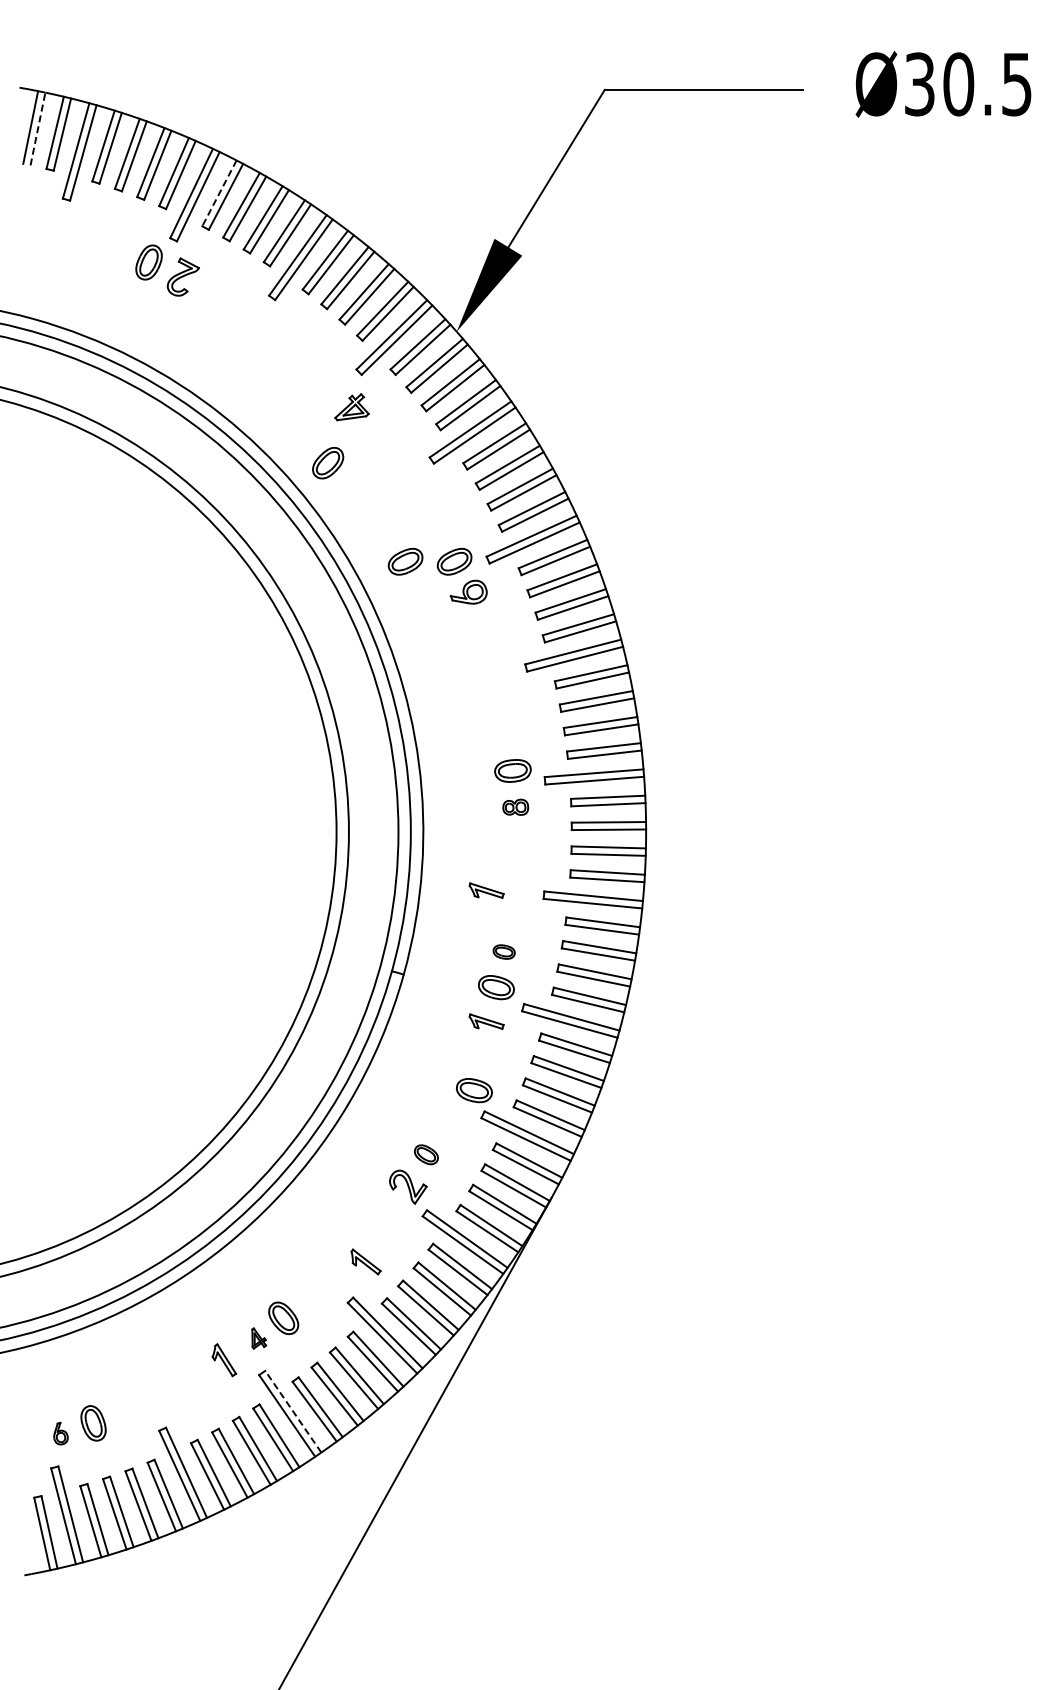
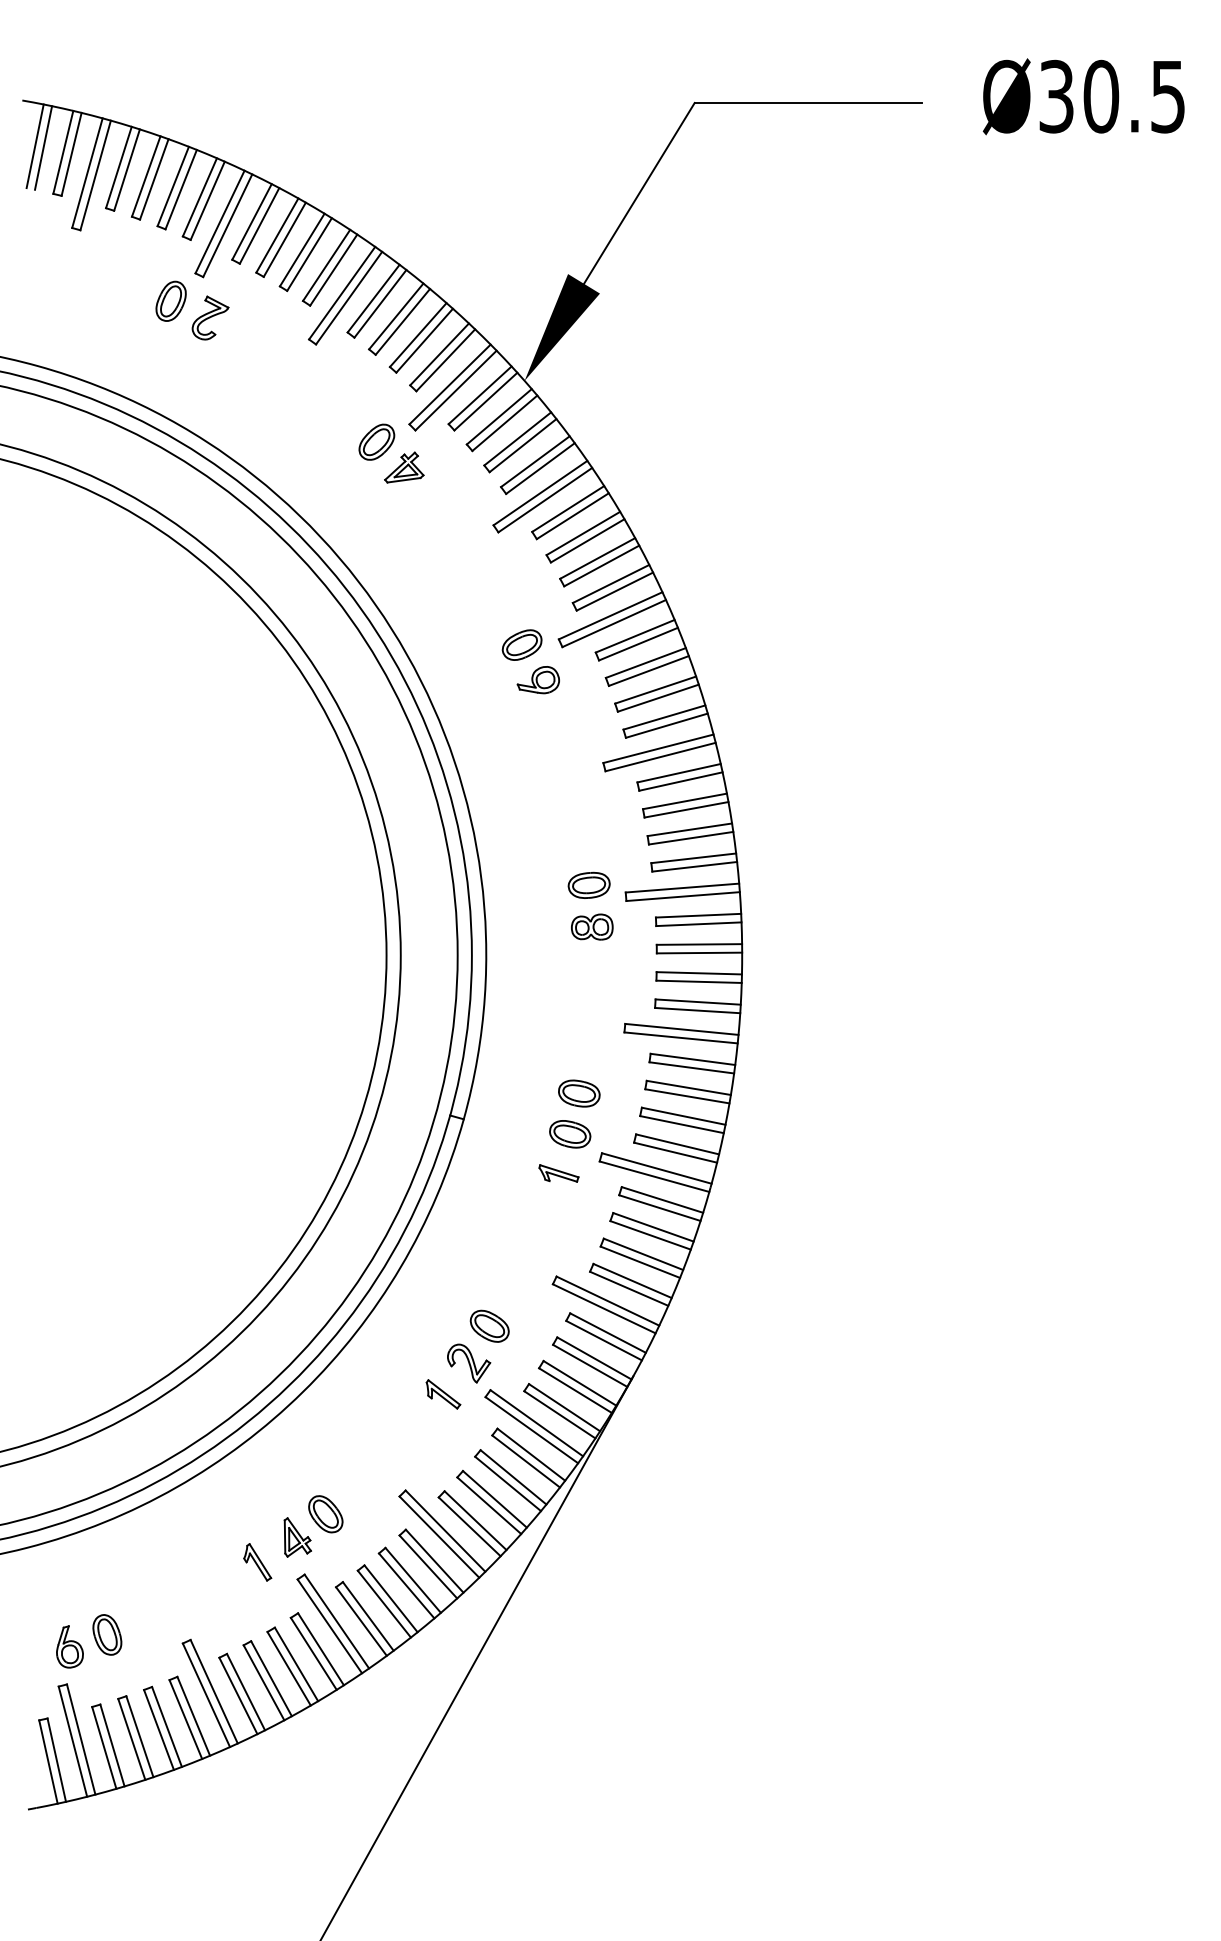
line: (38, 128) -> (44, 147), dashed -> solid
line: (219, 193) -> (252, 222), dashed -> solid
part: (328, 463) -> (377, 442), moved
part: (405, 561) -> (465, 644), removed
part: (515, 807) -> (592, 927), size x1.43
part: (486, 890) -> (558, 1022), removed
part: (503, 951) -> (578, 1092), size x1.67
part: (474, 1090) -> (545, 1252), removed
part: (426, 1154) -> (489, 1326), size x1.43
part: (365, 1261) -> (442, 1393), moved
part: (258, 1338) -> (296, 1537), size x1.67
line: (293, 1411) -> (337, 1621), dashed -> solid
part: (60, 1433) -> (69, 1646), size x1.67

